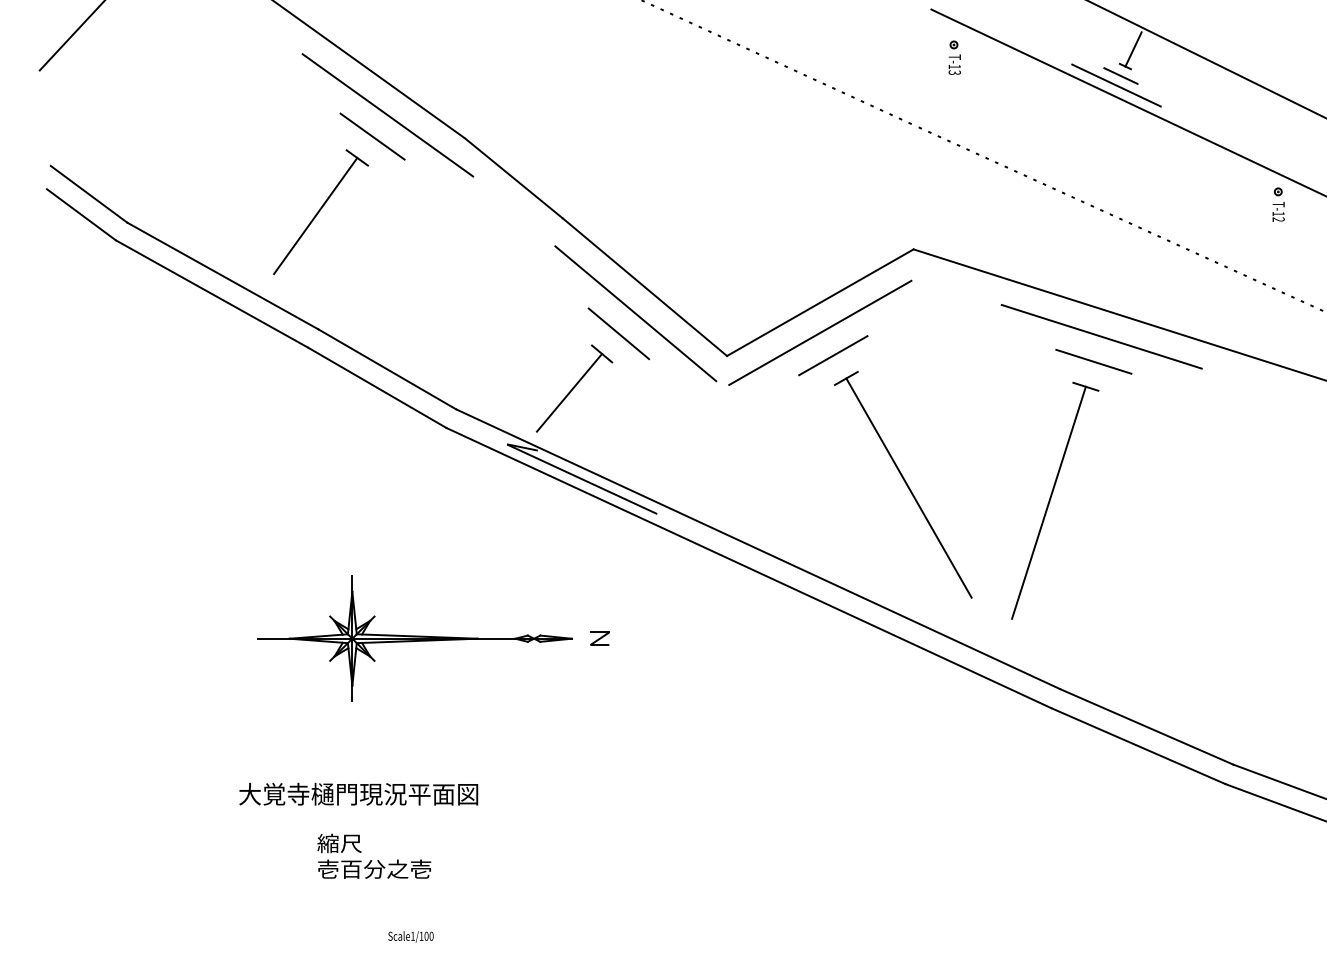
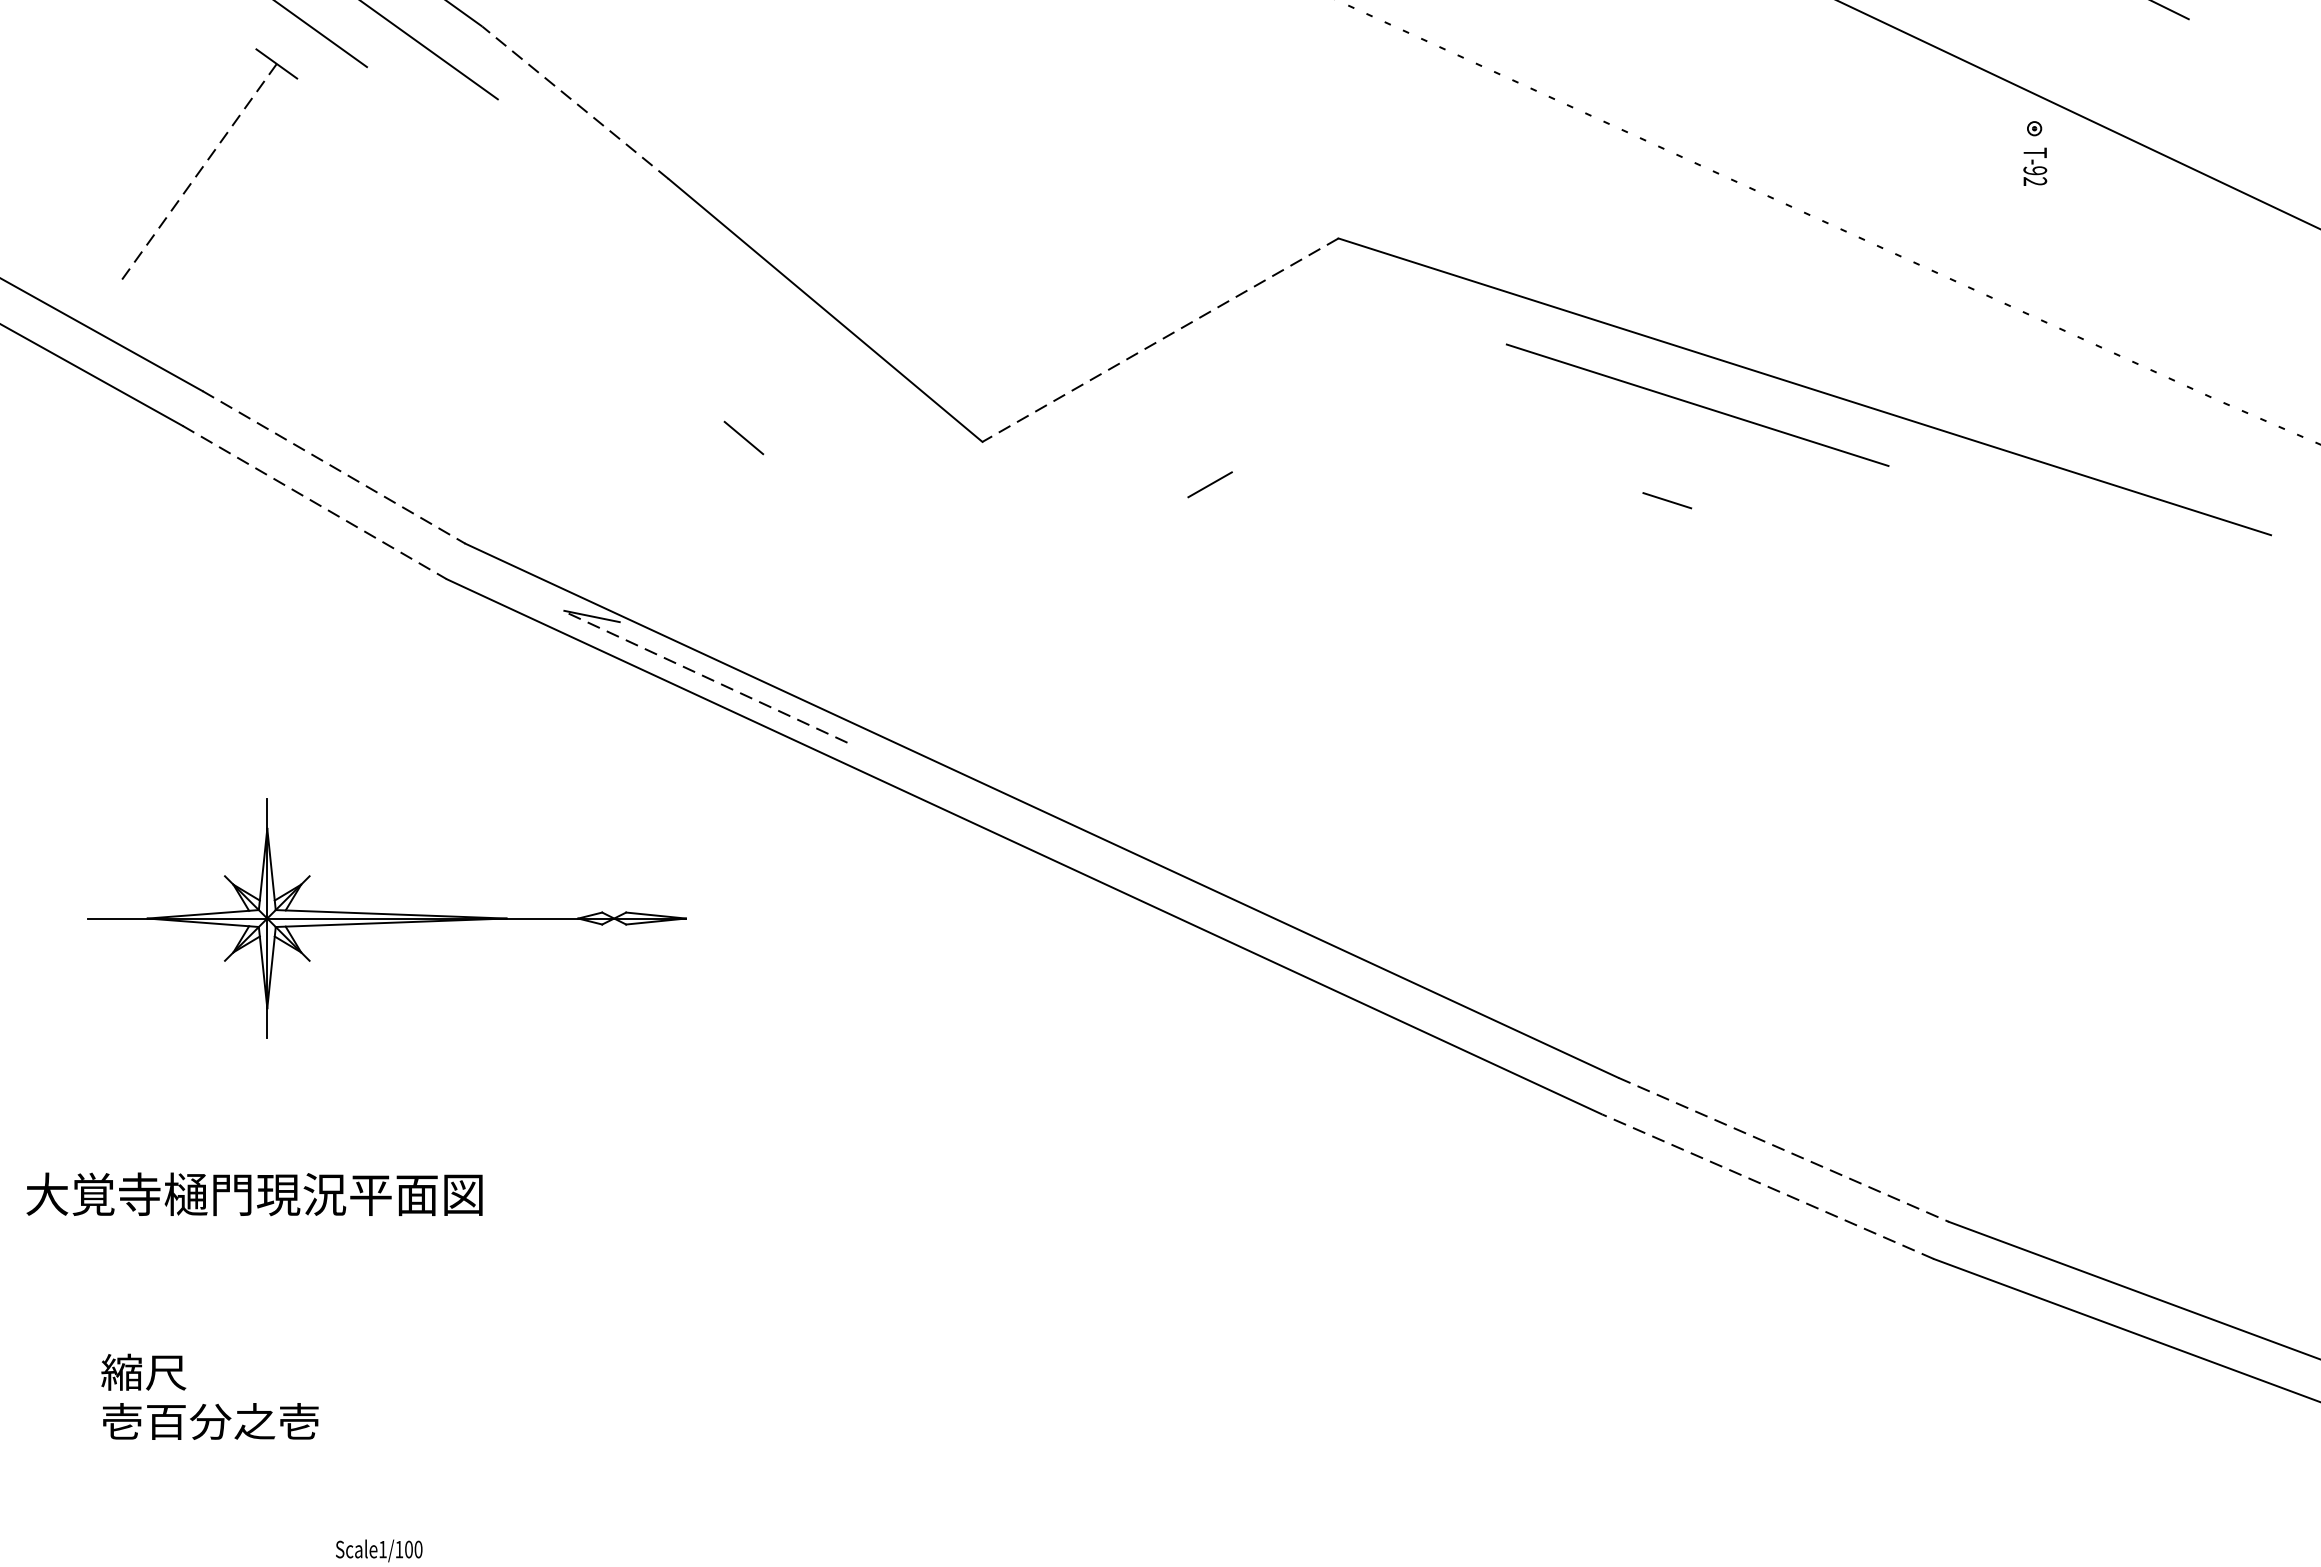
line: (513, 178) -> (574, 103), solid -> dashed
text: (1278, 213) -> (2034, 169), T-12 -> T-92
line: (315, 216) -> (196, 175), solid -> dashed
line: (819, 302) -> (1158, 339), solid -> dashed
line: (635, 313) -> (807, 360), removed
line: (820, 332) -> (1160, 397), removed
line: (618, 333) -> (775, 398), removed
line: (833, 355) -> (1185, 440), removed
line: (1093, 361) -> (1681, 452), removed
line: (387, 369) -> (334, 467), solid -> dashed
line: (377, 387) -> (315, 502), solid -> dashed
line: (569, 392) -> (681, 511), removed
line: (582, 479) -> (706, 677), solid -> dashed
line: (908, 487) -> (1328, 692), removed
line: (1048, 502) -> (1595, 721), removed
part: (414, 638) -> (385, 918), moved
part: (599, 638) -> (739, 981), removed
line: (1147, 727) -> (1784, 1150), solid -> dashed
line: (1138, 746) -> (1767, 1187), solid -> dashed
text: (358, 793) -> (254, 1192), moved
text: (374, 855) -> (210, 1395), moved

